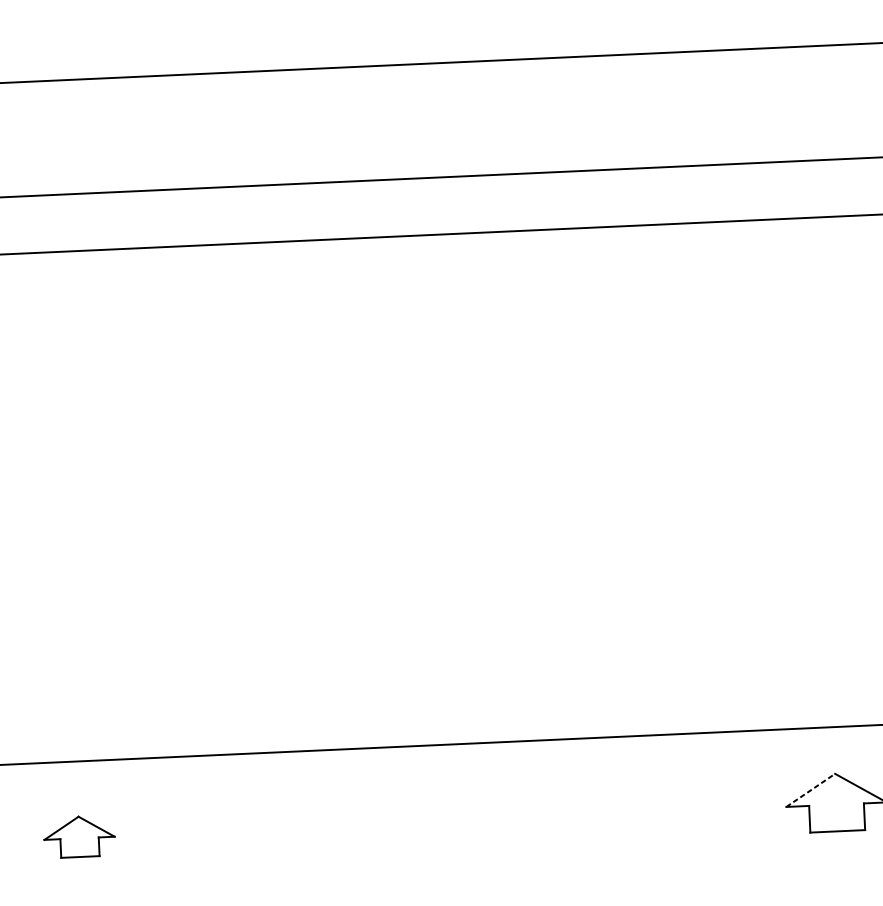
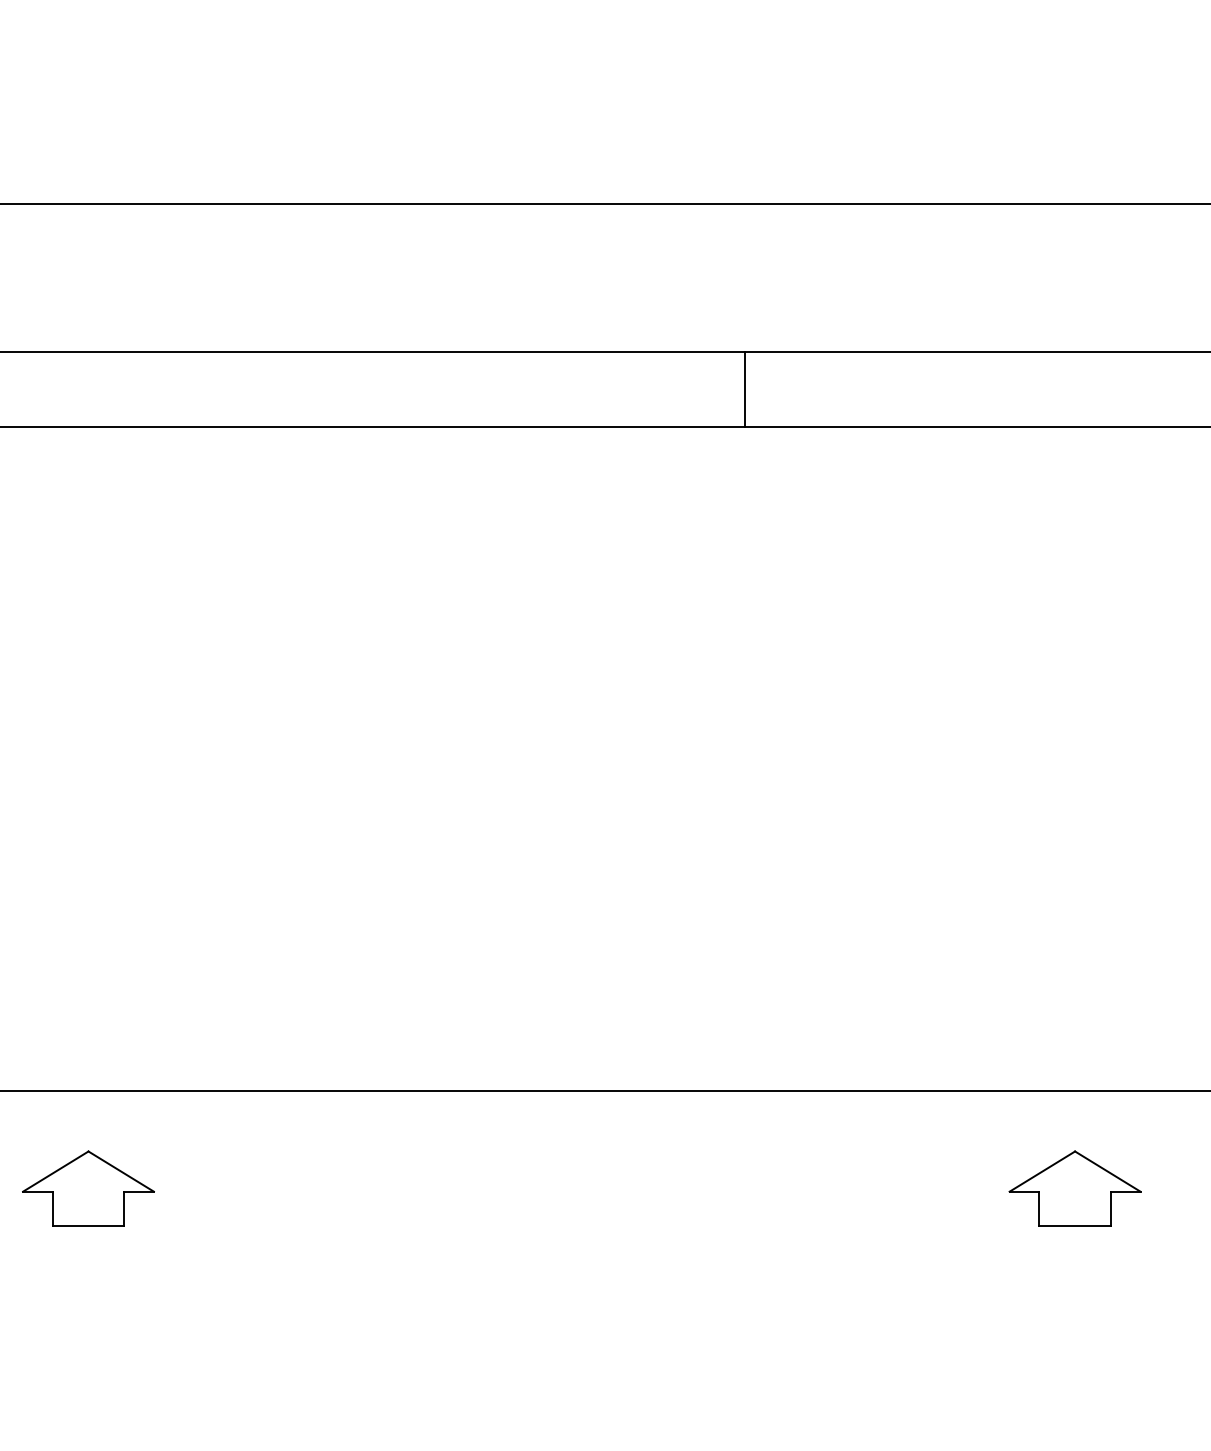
line: (555, 200) -> (745, 389), added
line: (810, 790) -> (1042, 1171), dashed -> solid
part: (79, 836) -> (88, 1188), size x1.43

